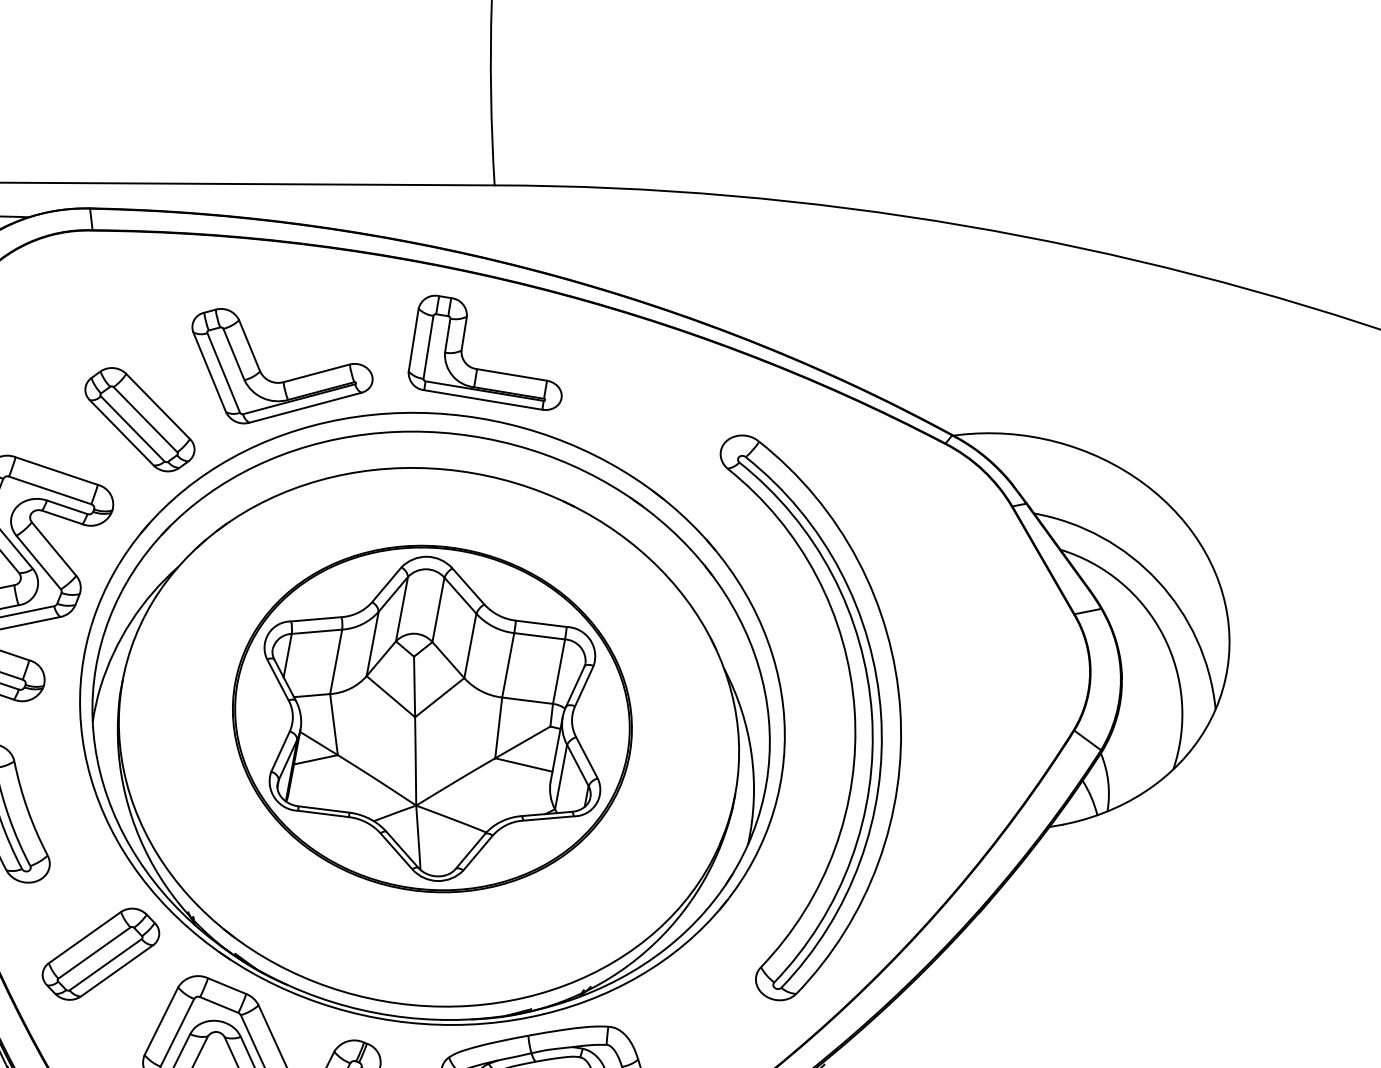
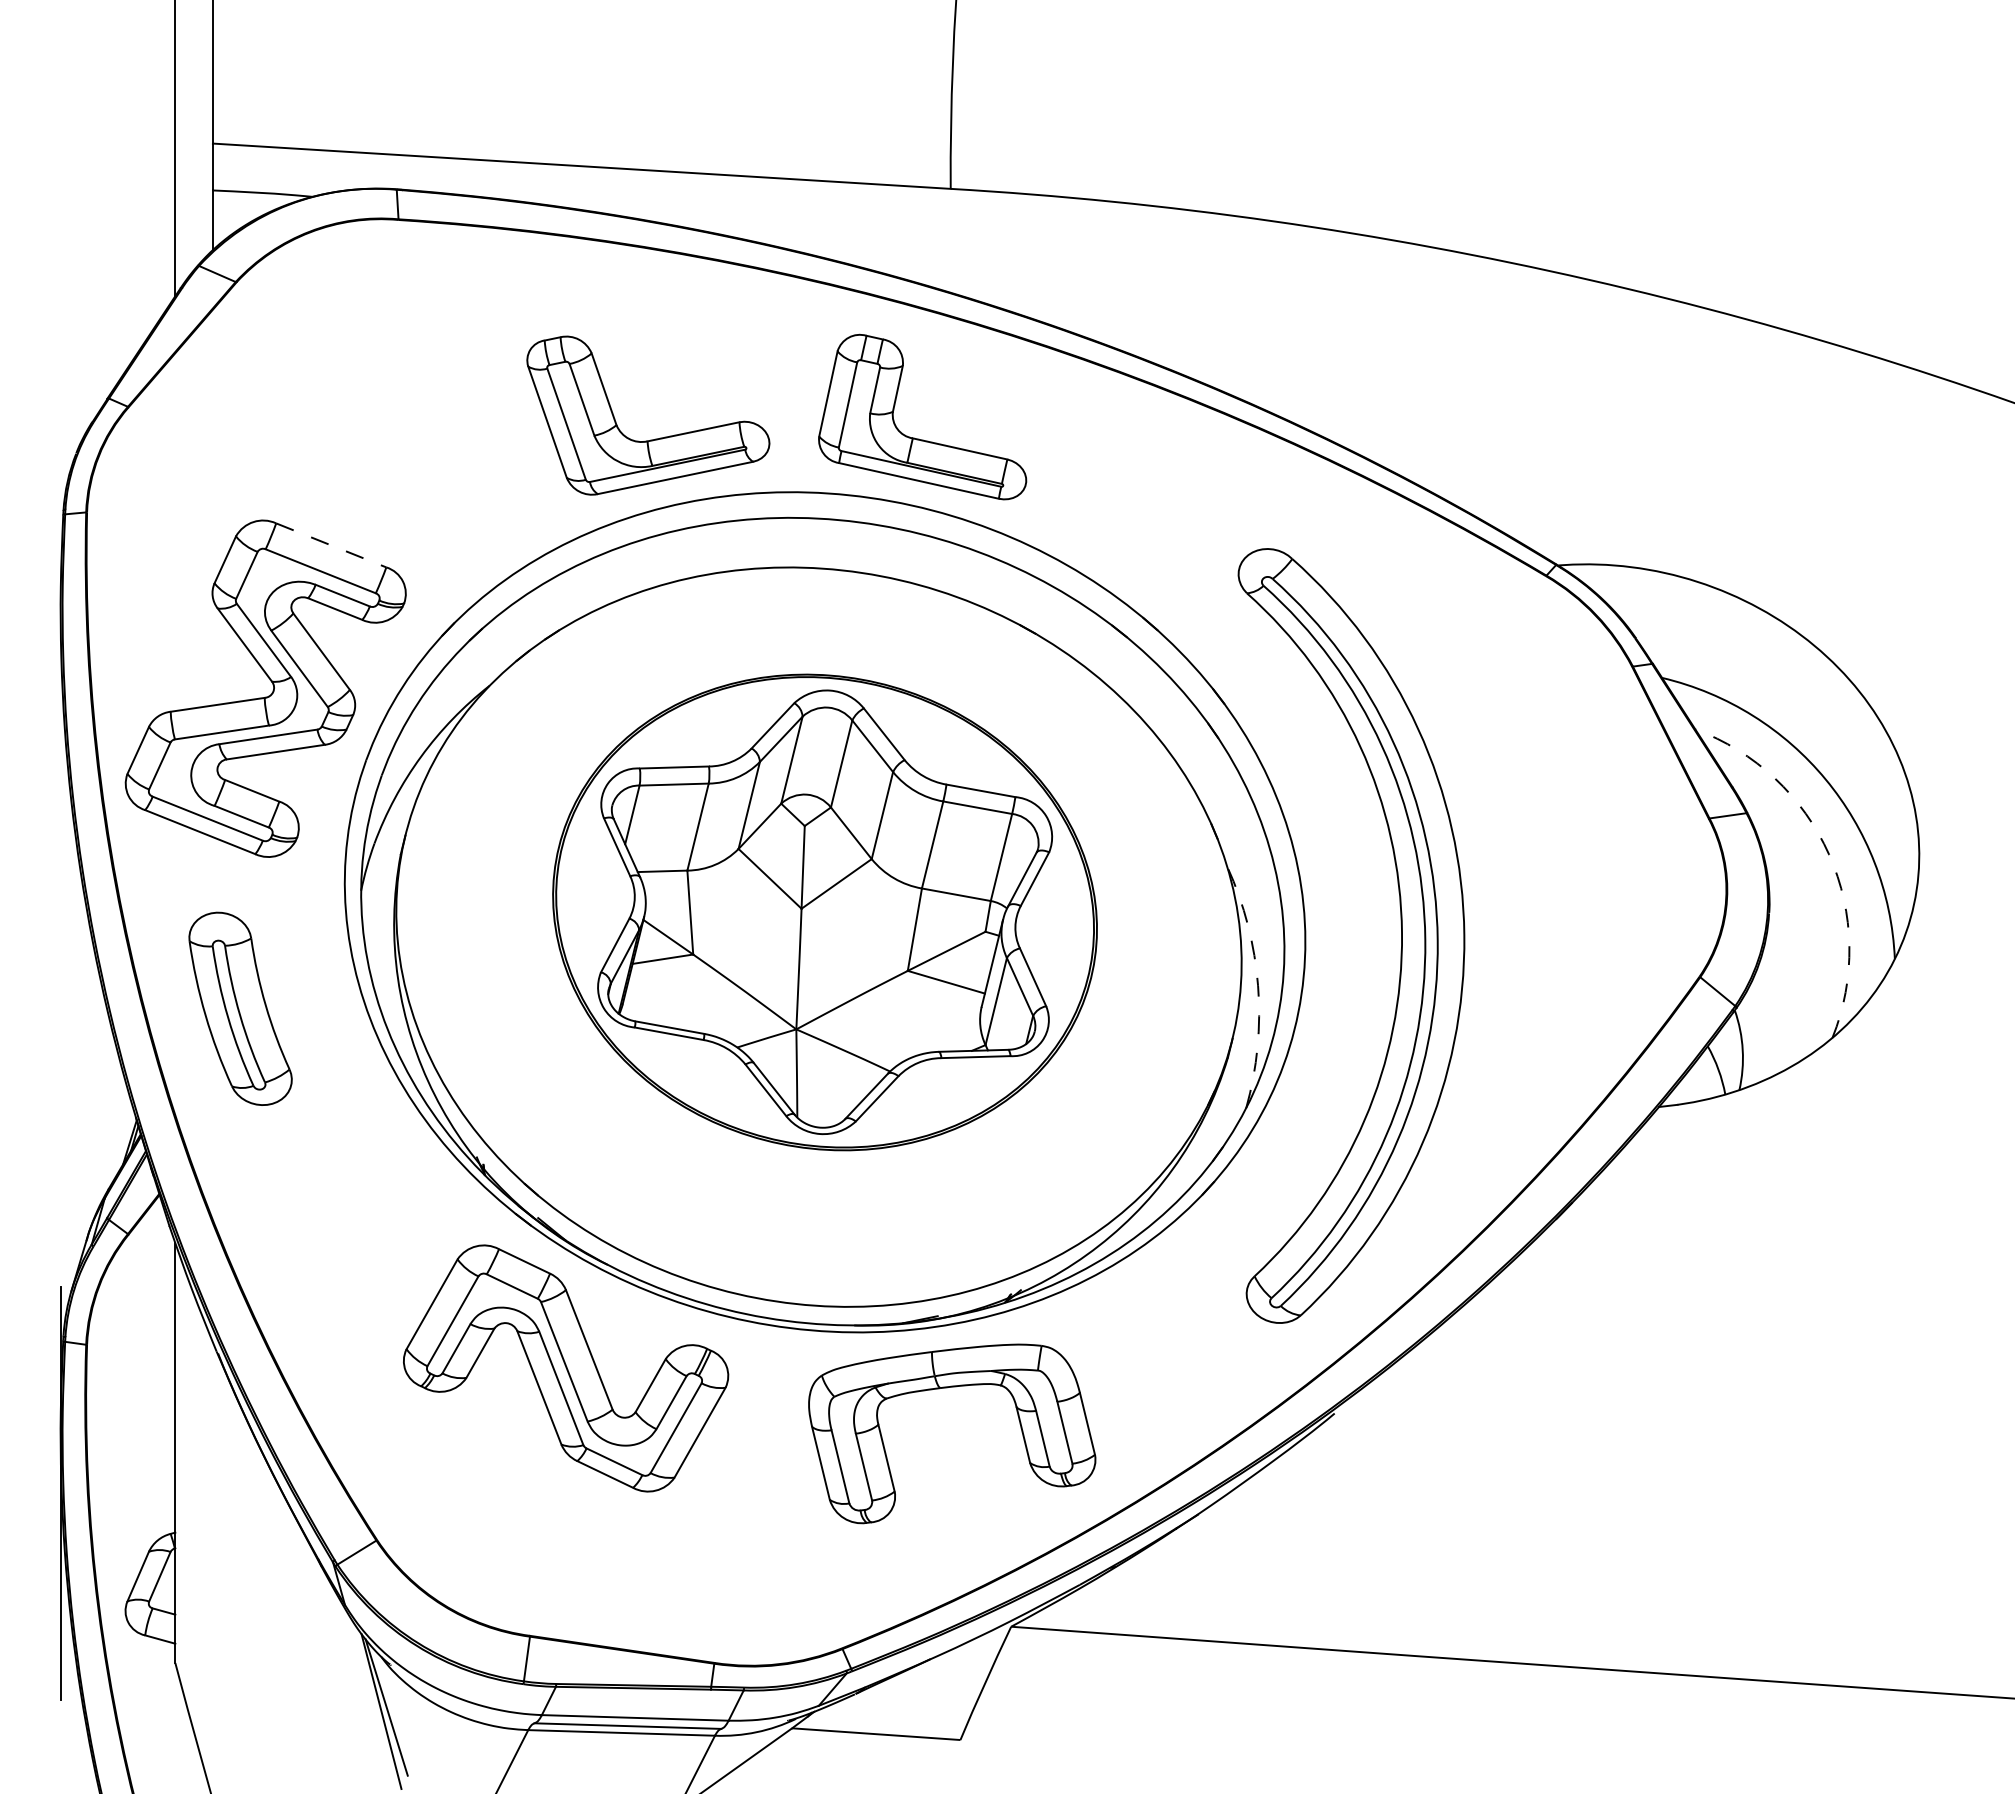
part: (139, 419) -> (448, 481), removed
line: (56, 471) -> (331, 545), solid -> dashed
arc: (1163, 635) -> (1829, 854), solid -> dashed
arc: (751, 754) -> (1258, 985), solid -> dashed
part: (100, 953) -> (354, 1207), removed

